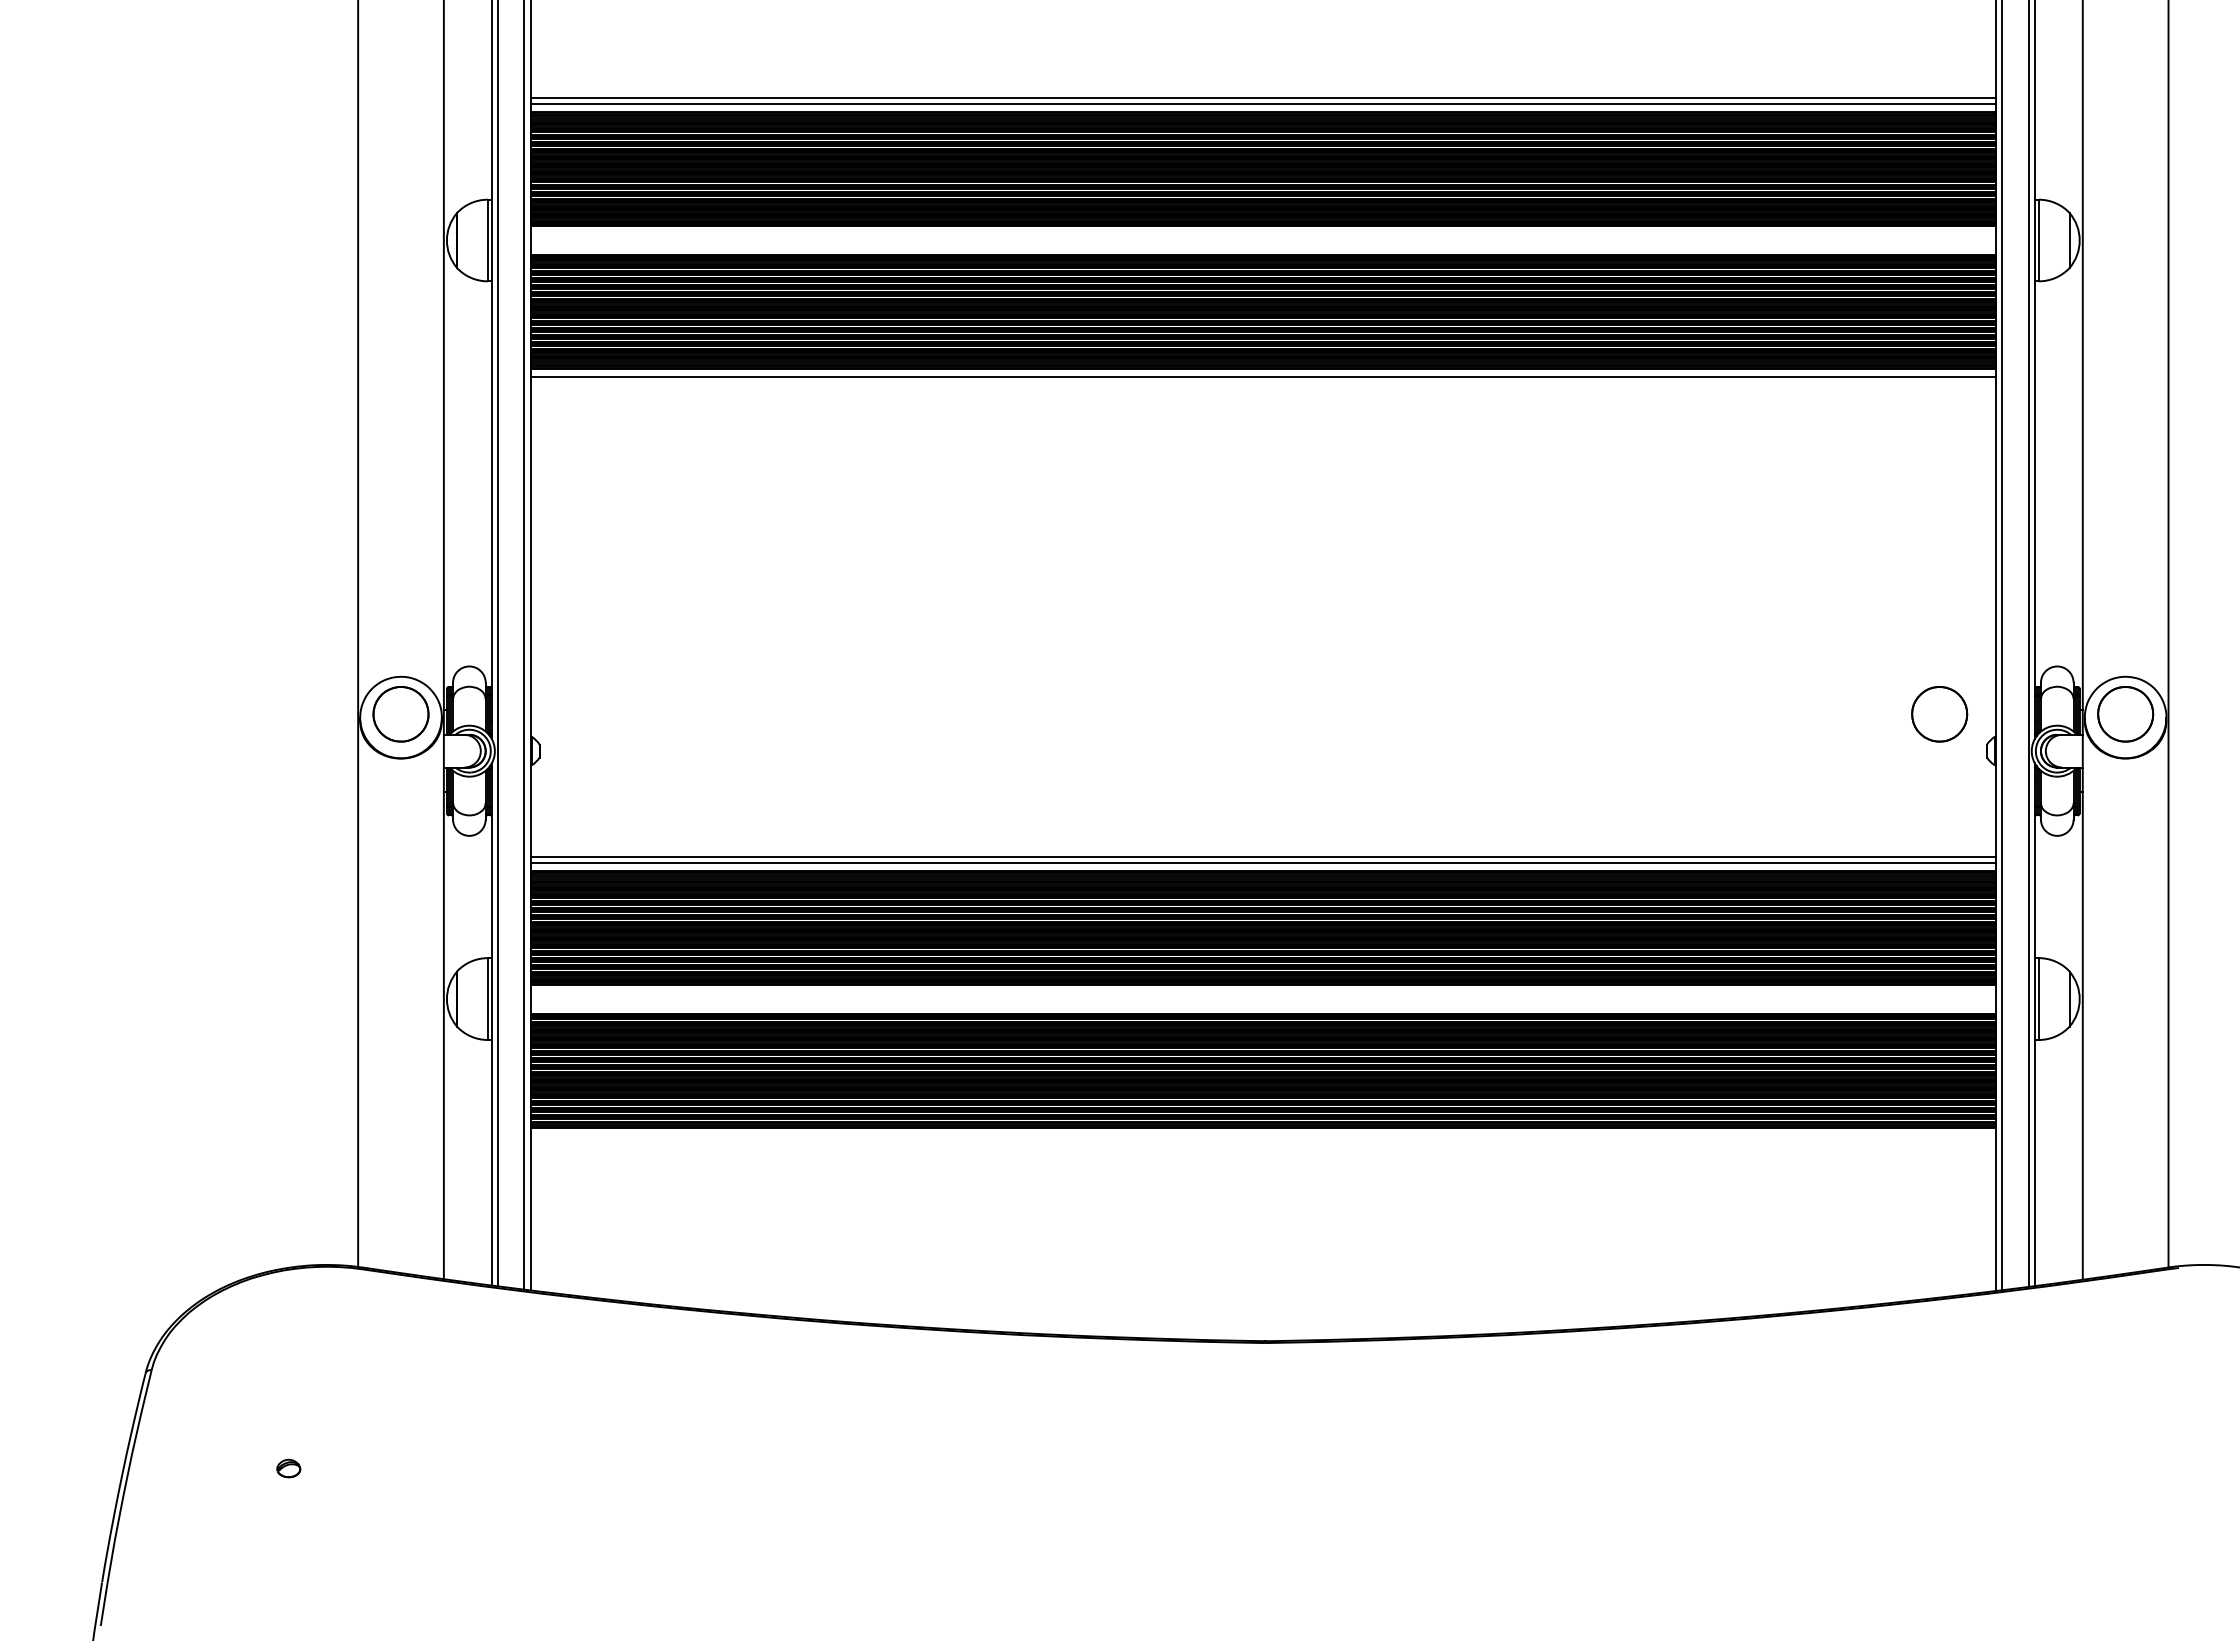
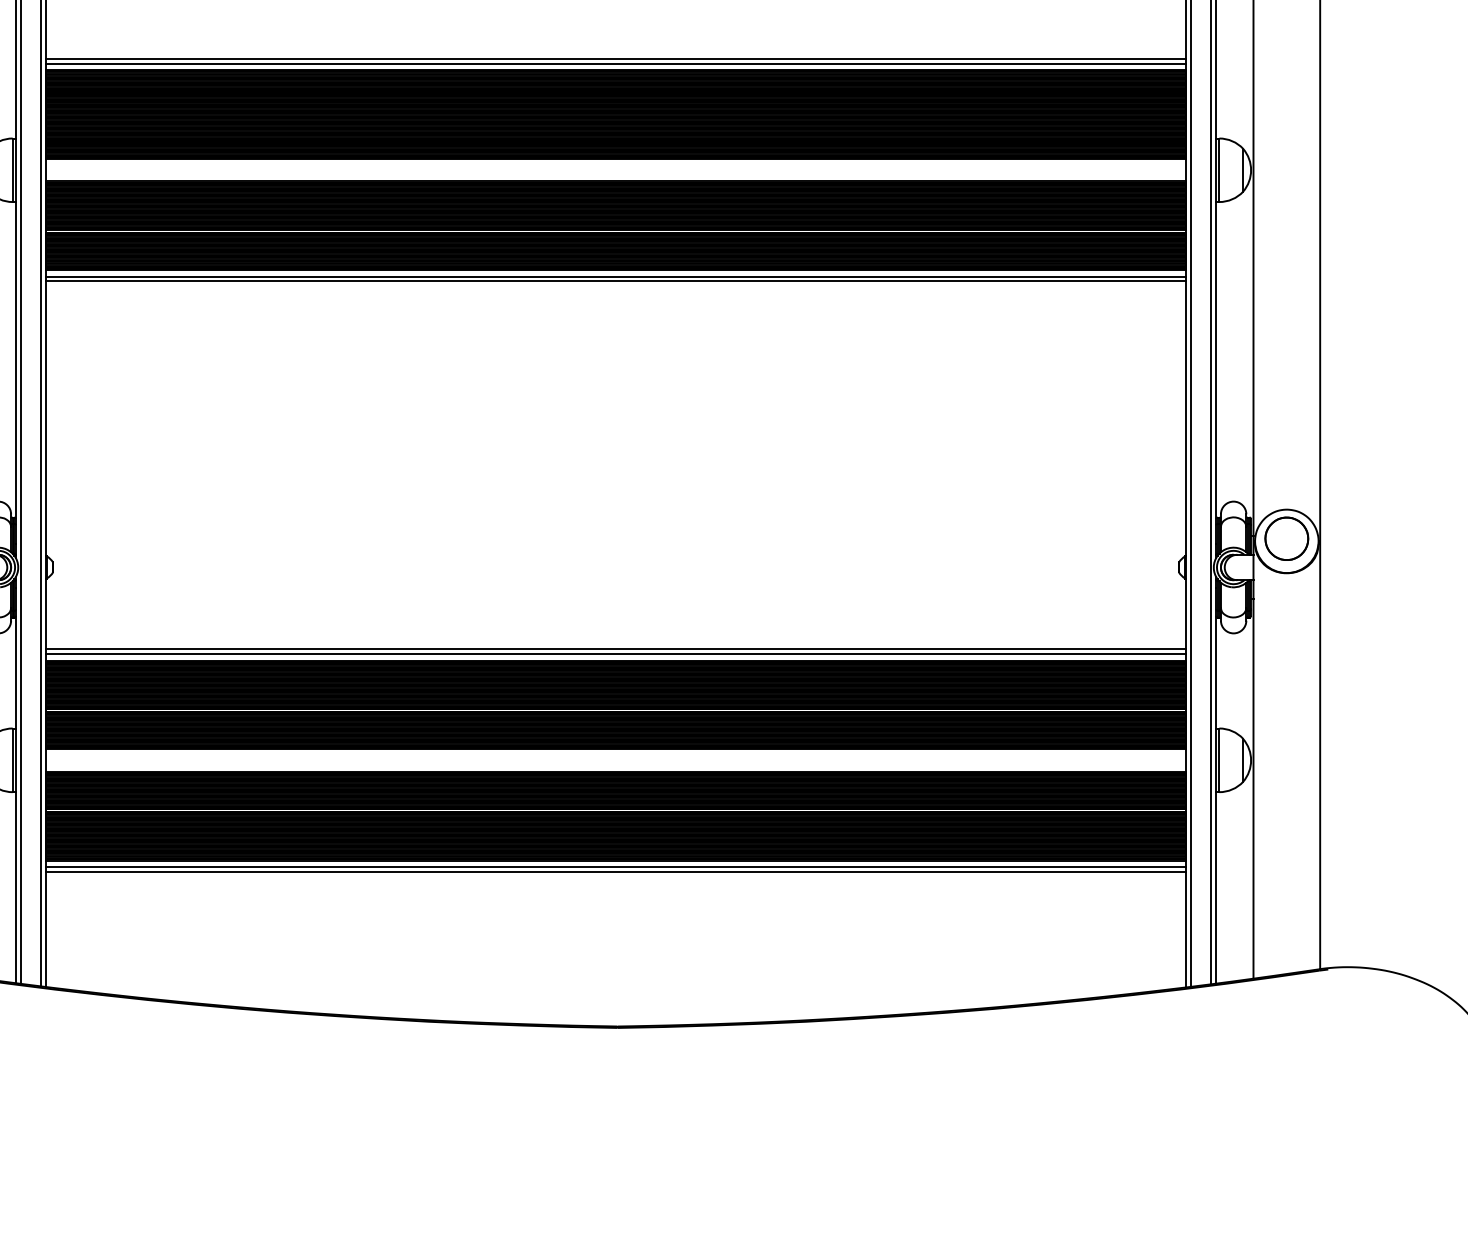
line: (1263, 383) -> (616, 281), added
part: (1939, 714) -> (1142, 538), removed
line: (1263, 1136) -> (616, 867), added
line: (1263, 1142) -> (616, 871), added

